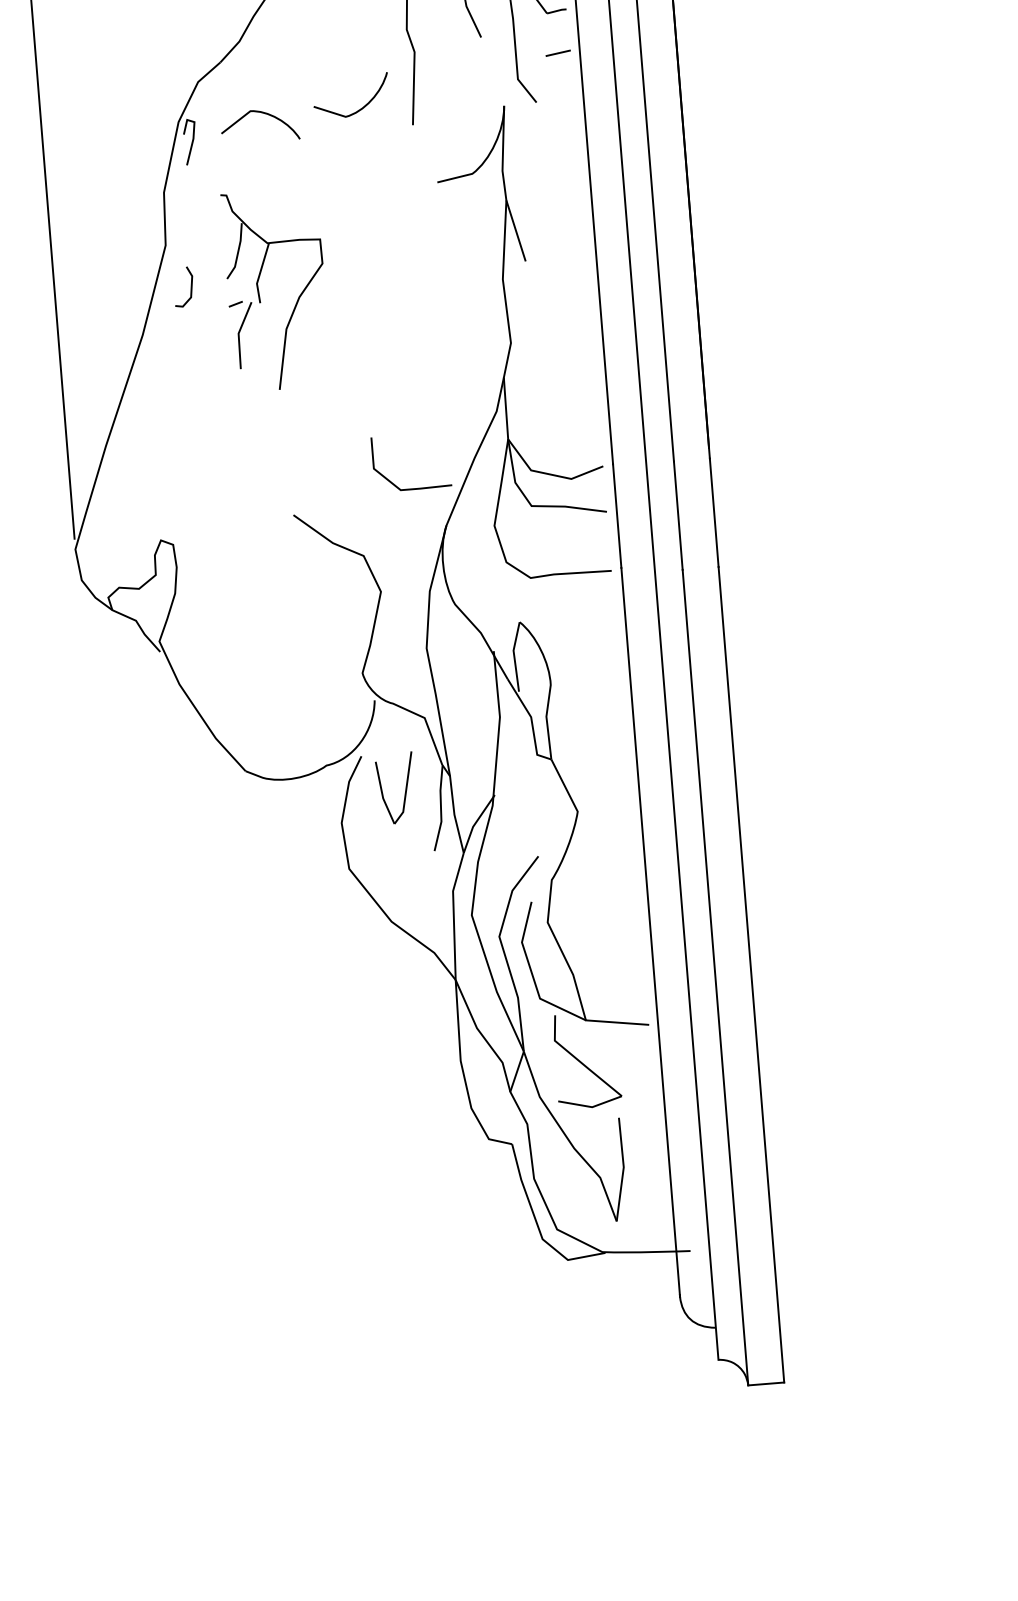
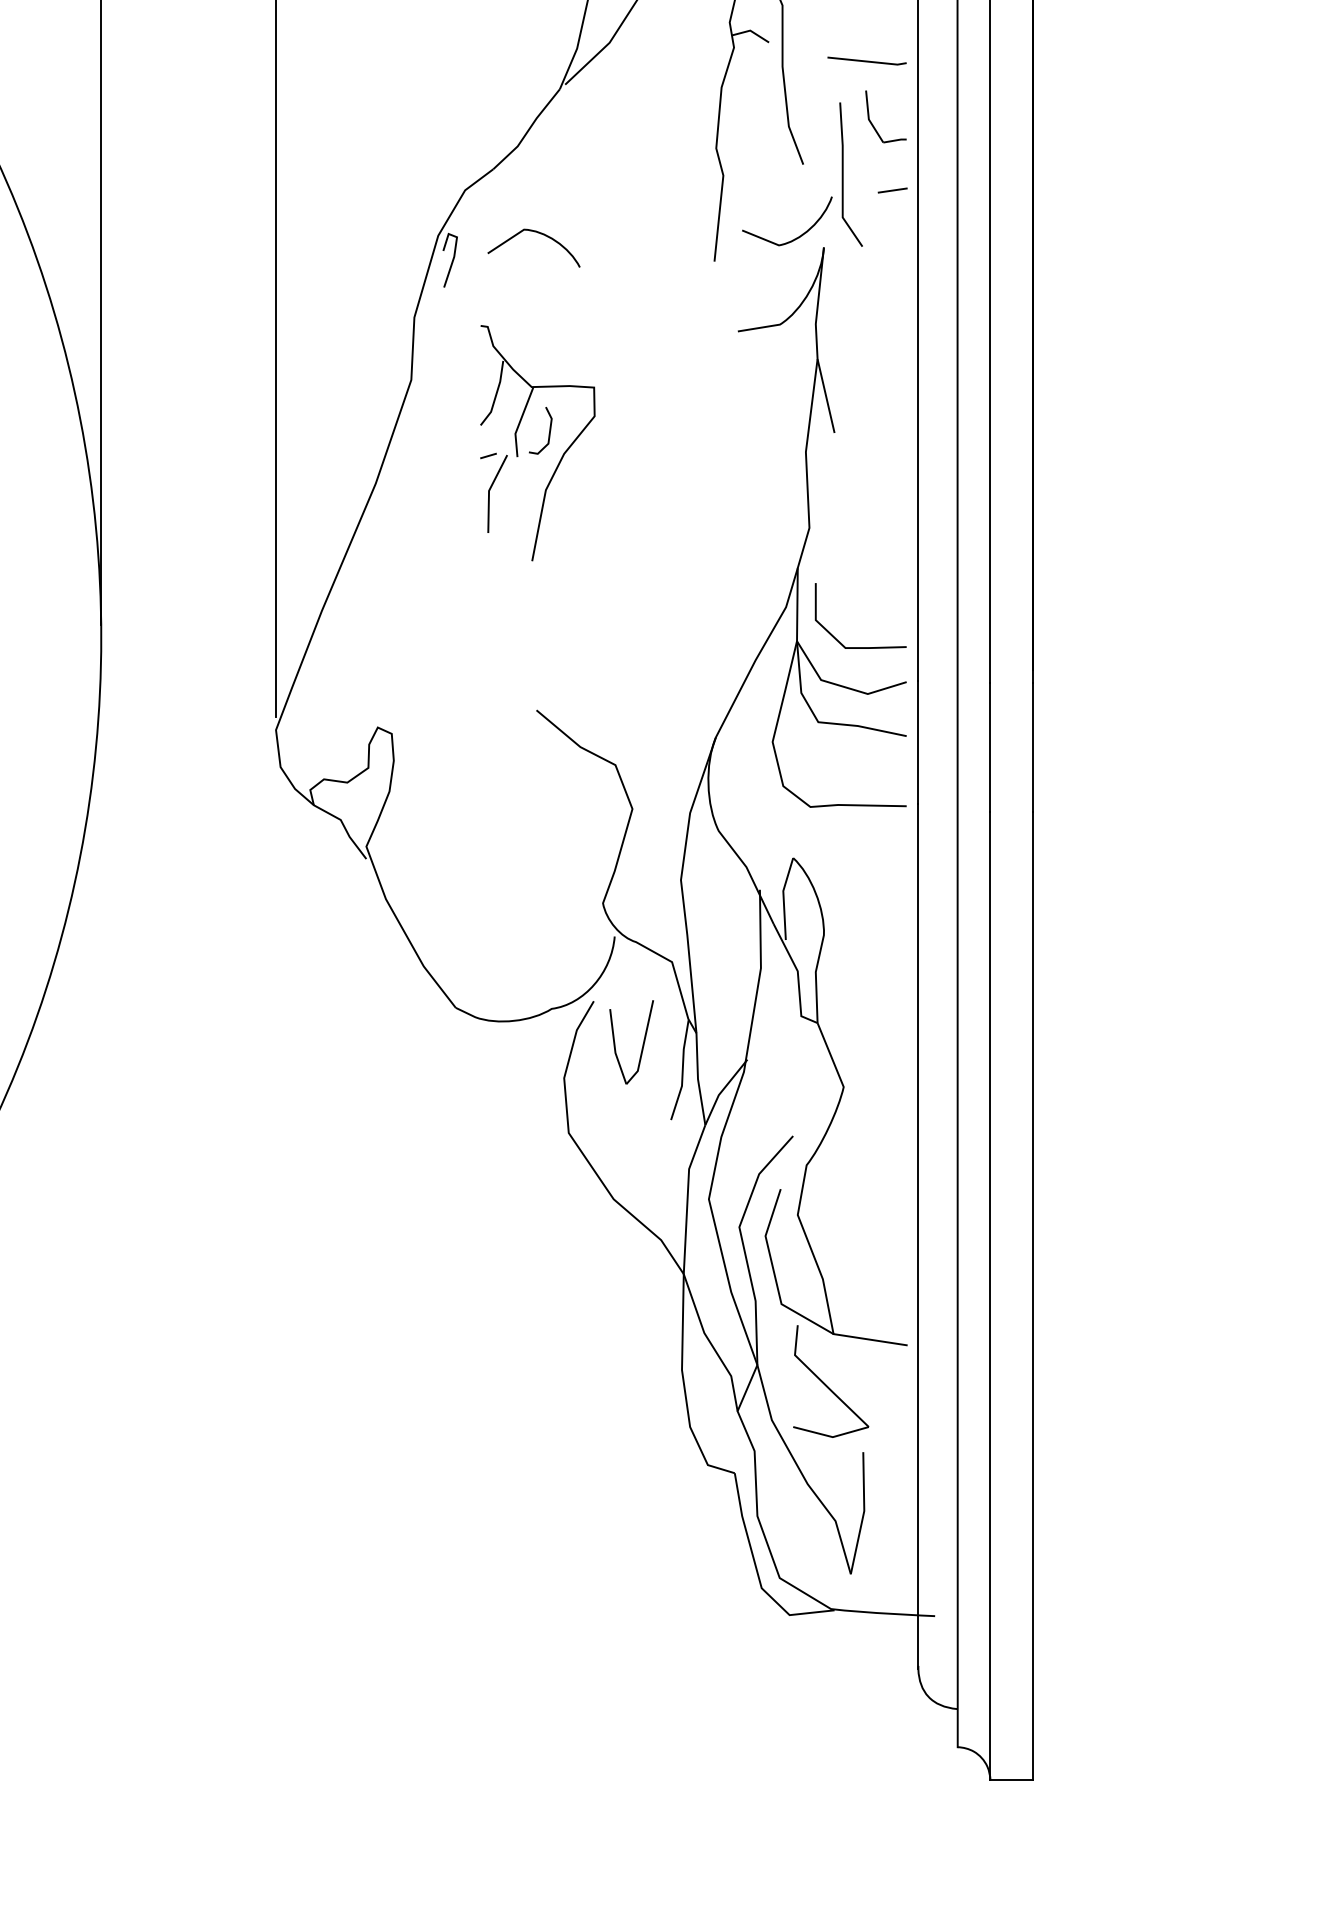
curve: (359, 109) -> (796, 237), moved
line: (190, 288) -> (548, 433), moved
line: (413, 488) -> (860, 647), moved

